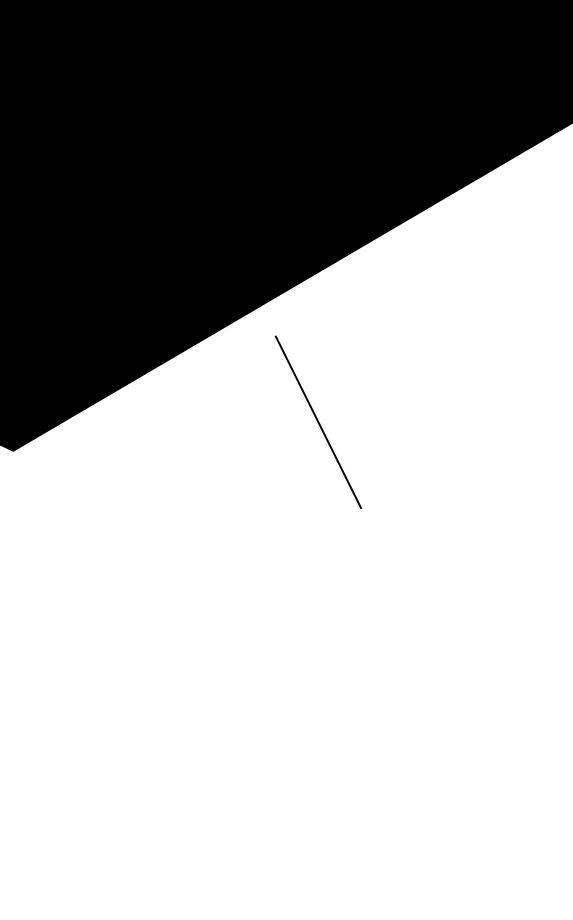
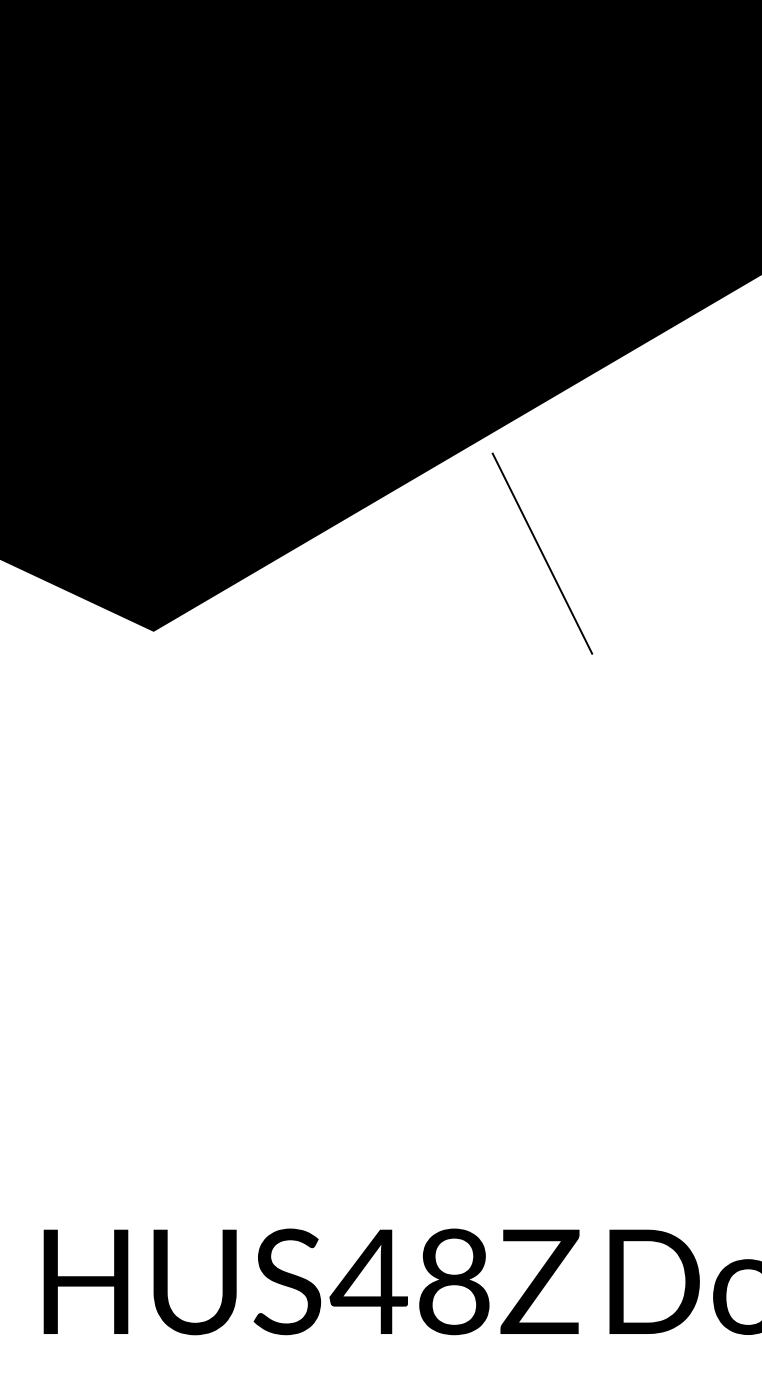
line: (318, 422) -> (542, 553), moved

